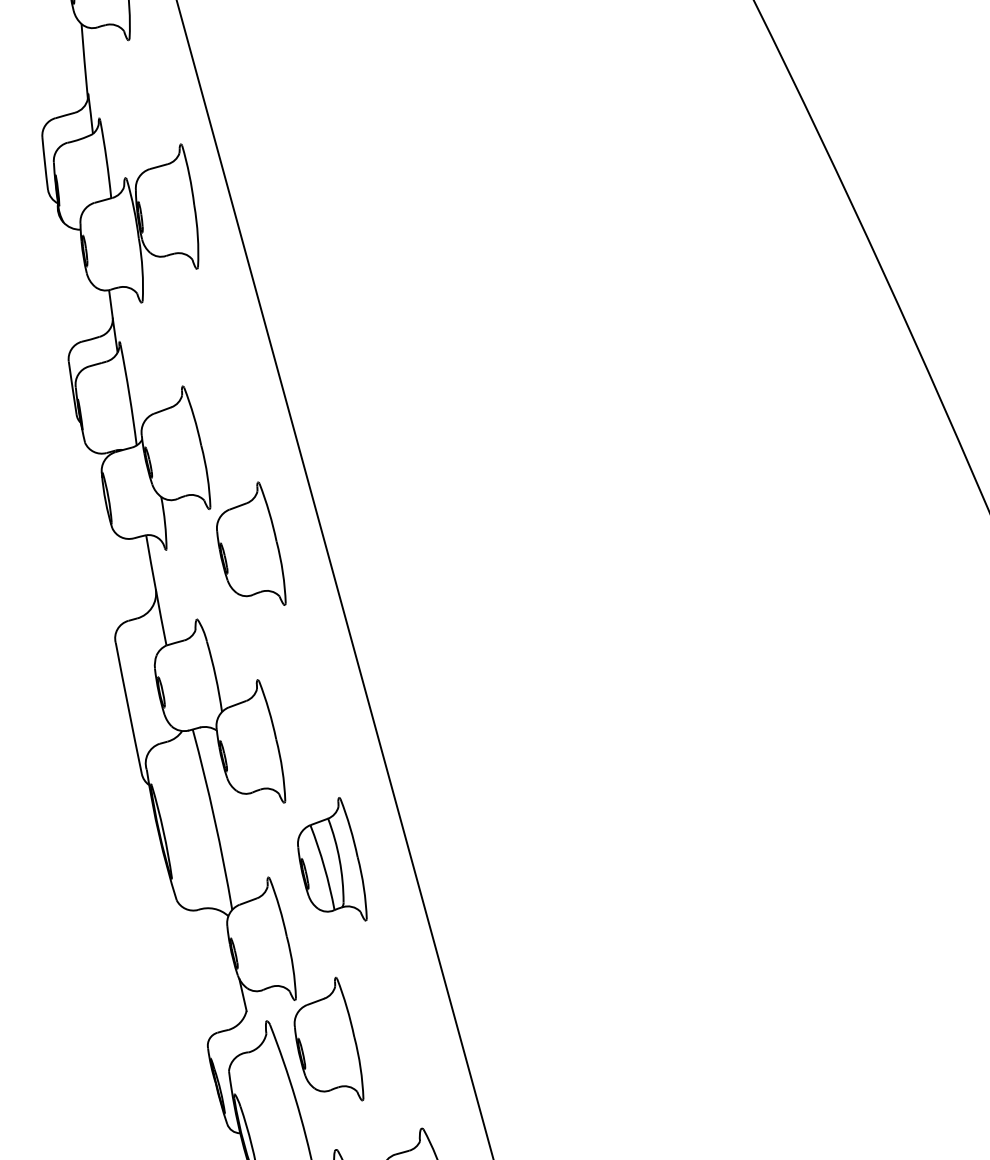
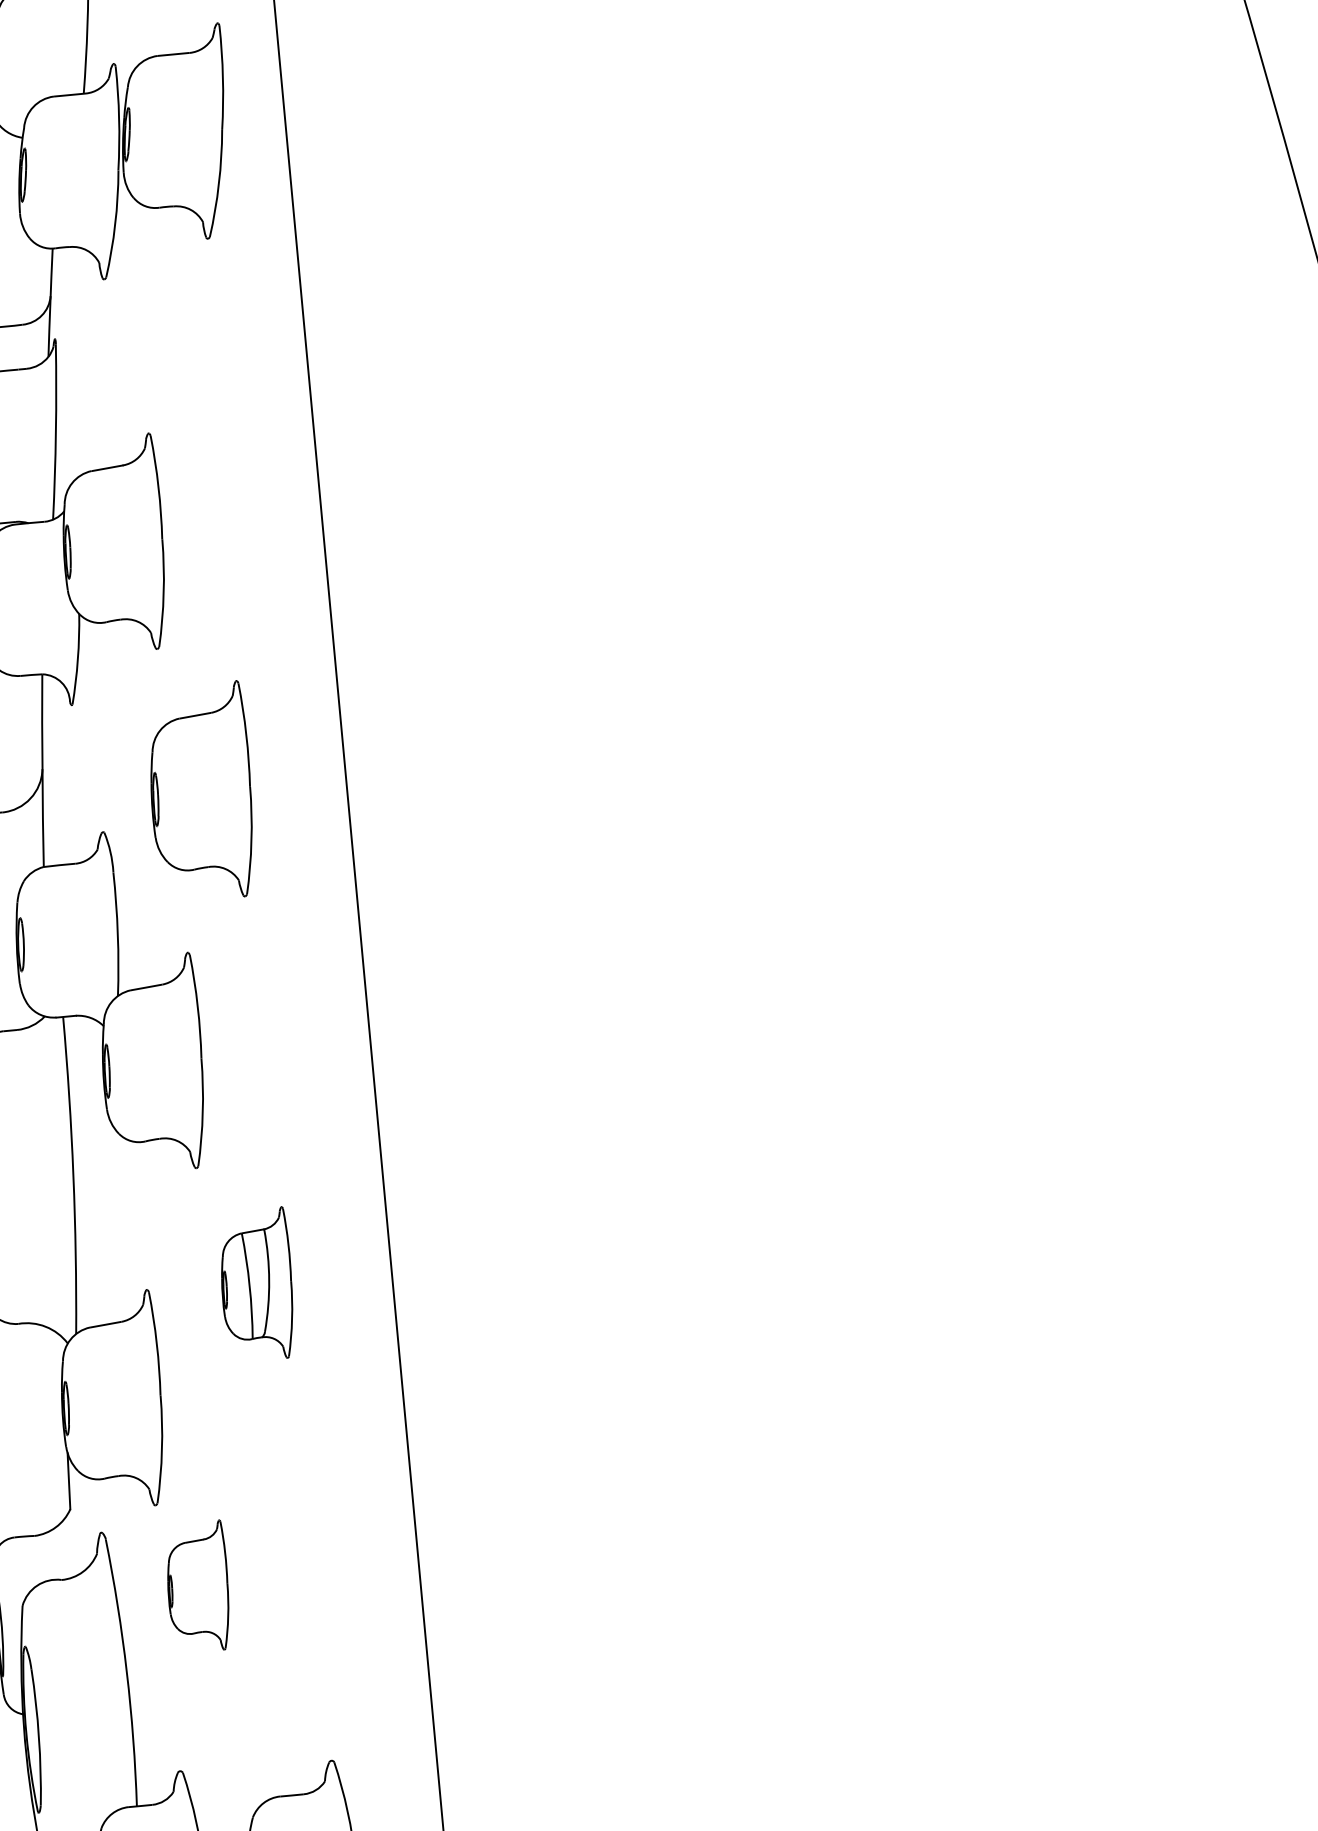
part: (251, 543) -> (207, 782), moved
part: (332, 859) -> (260, 1278), size x0.7
part: (328, 1038) -> (200, 1580), size x0.6

